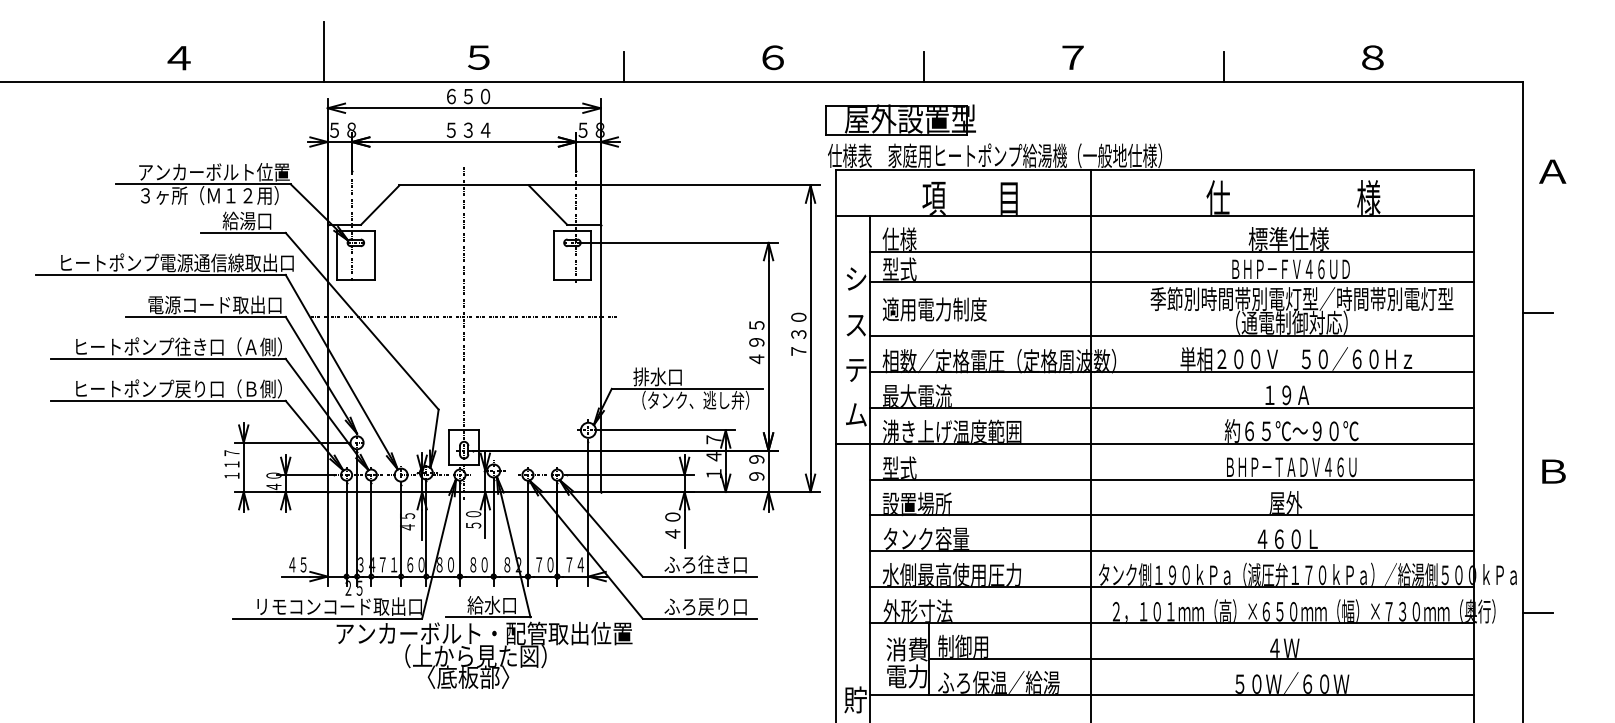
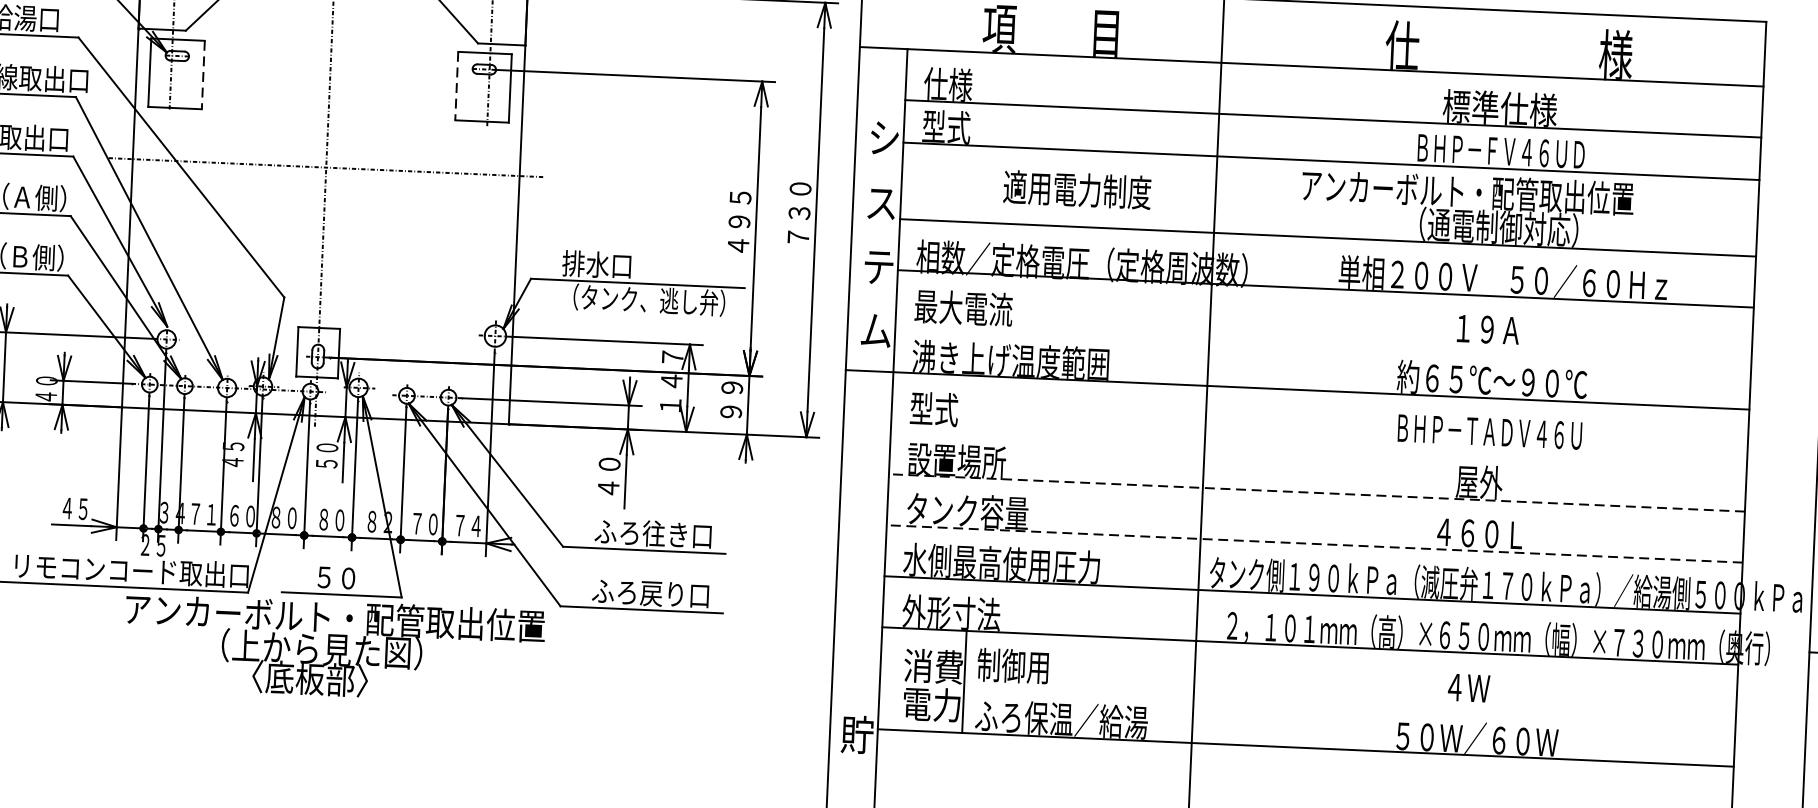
line: (374, 255) -> (202, 75), solid -> dashed
line: (553, 255) -> (456, 86), solid -> dashed
text: (1301, 299) -> (1514, 194), 季節別時間帯別電灯型／時間帯別電灯型 -> アンカーボルト・配管取出位置
text: (934, 309) -> (1077, 189), moved
line: (1171, 407) -> (1323, 339), removed
line: (1171, 479) -> (1318, 441), removed
line: (1171, 515) -> (1316, 492), solid -> dashed
line: (1171, 551) -> (1314, 543), solid -> dashed
text: (491, 605) -> (347, 578), 給水口 -> ５０
line: (1201, 659) -> (1350, 698), removed

